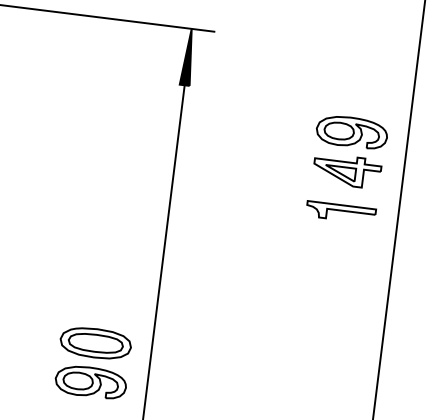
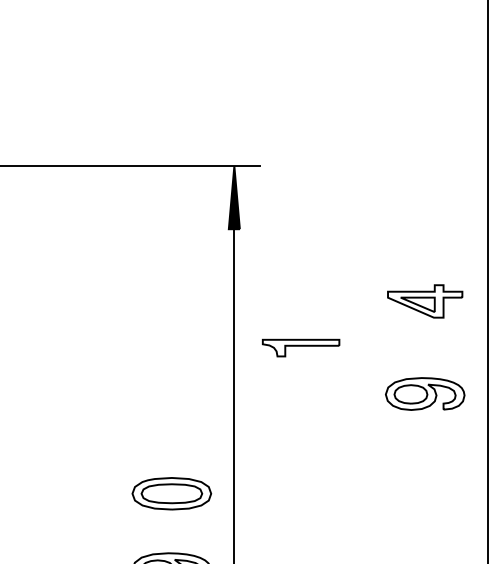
part: (352, 131) -> (425, 393), moved
part: (341, 212) -> (301, 347), moved
part: (95, 343) -> (171, 493), moved

